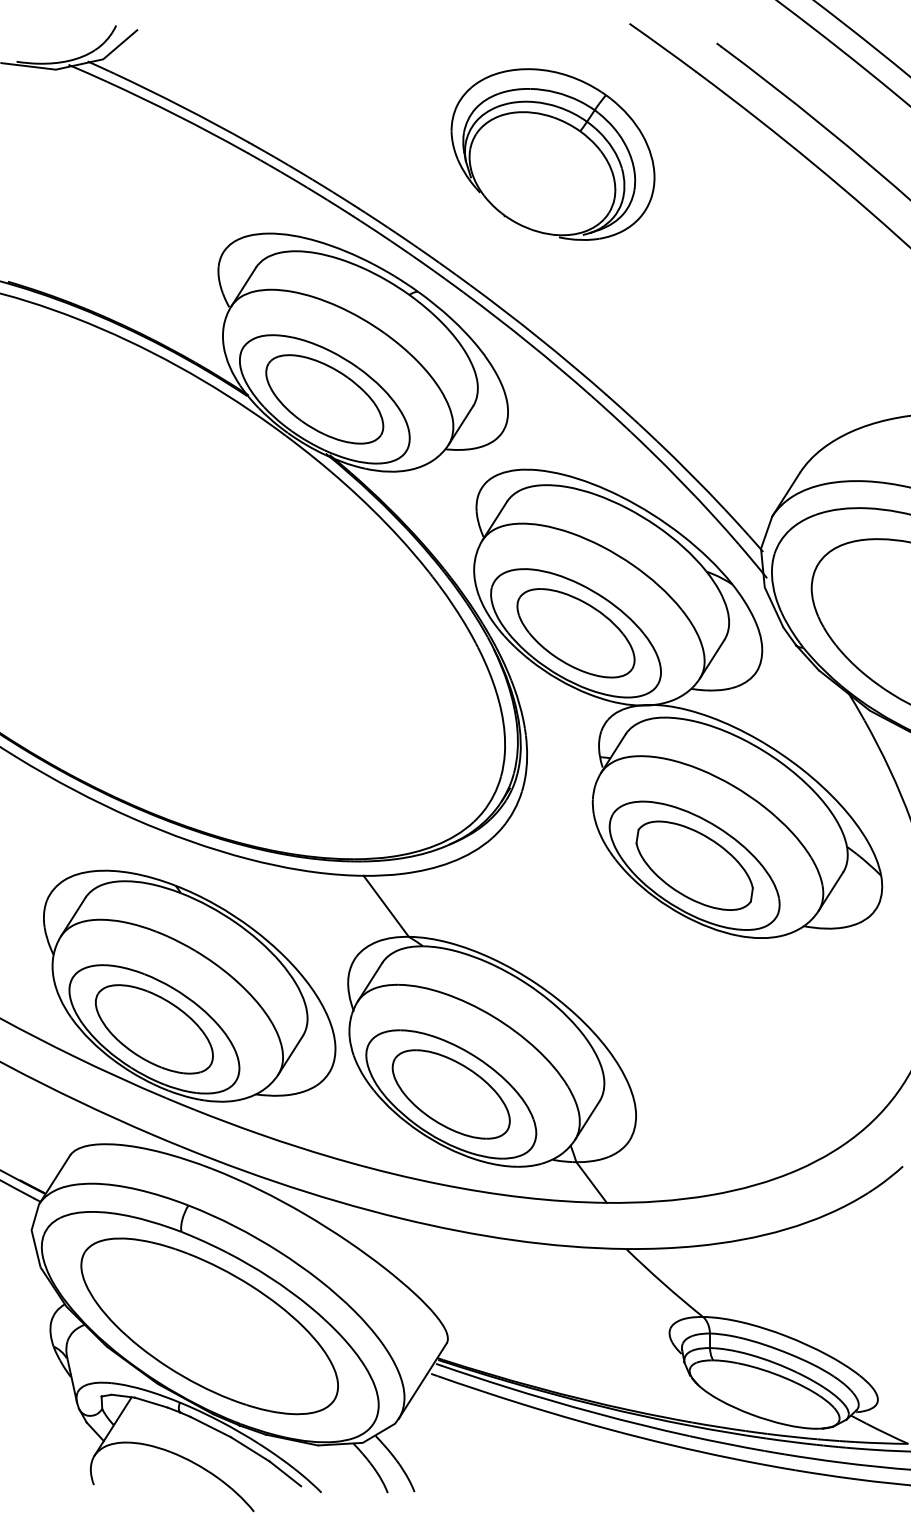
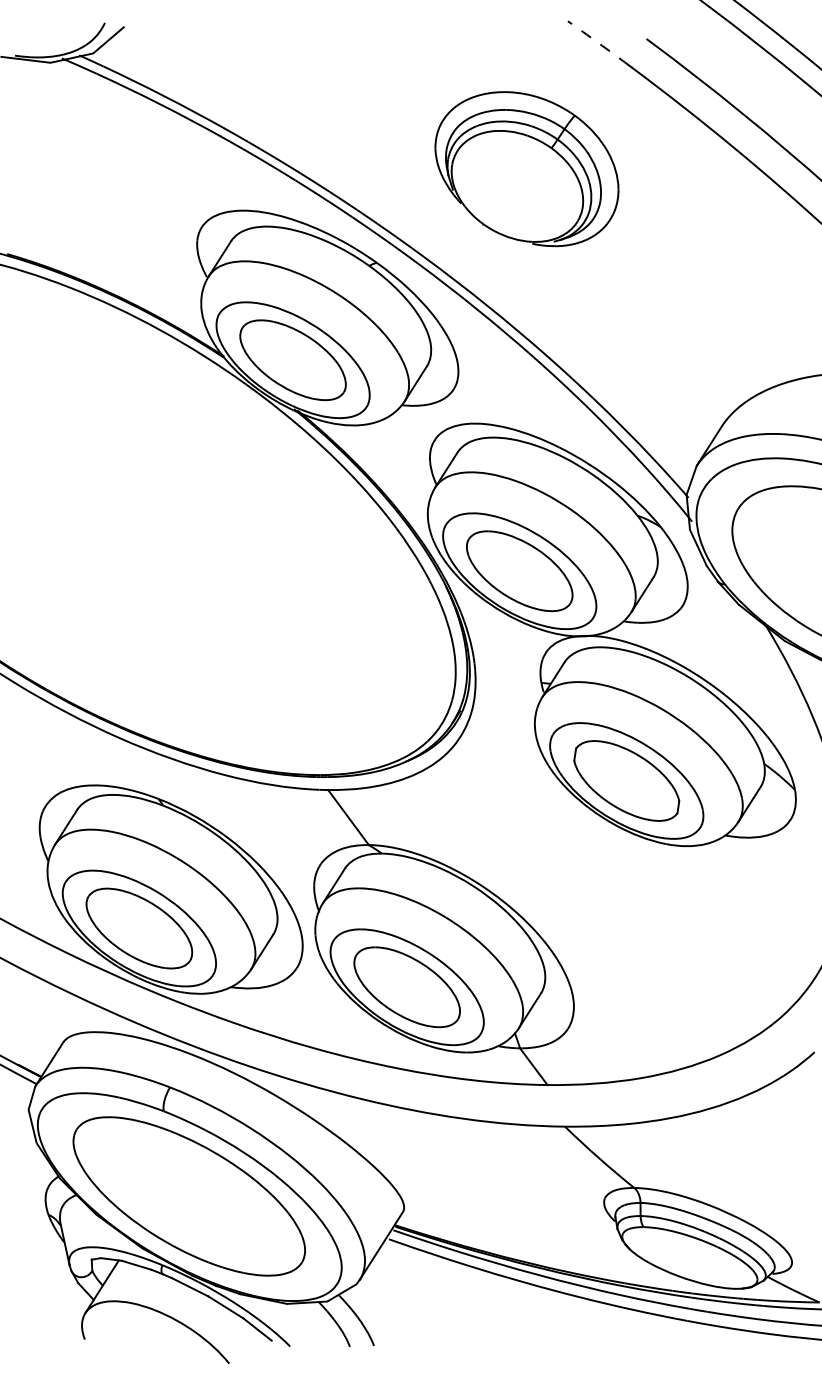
arc: (663, 47) -> (598, 42), solid -> dashed
part: (552, 154) -> (526, 169), moved

